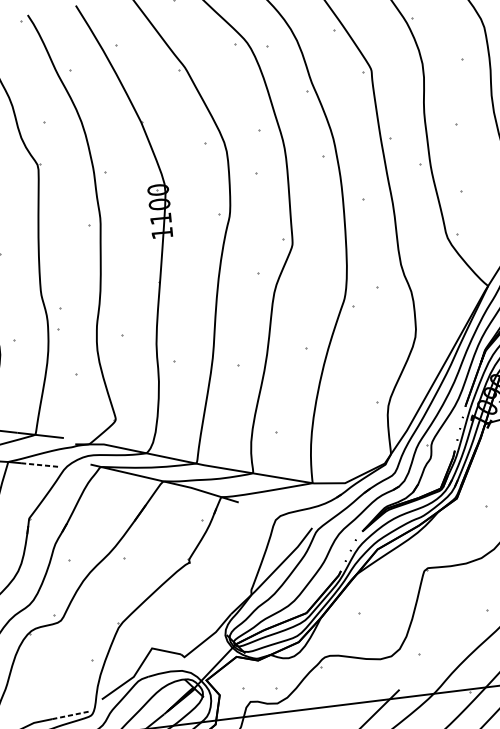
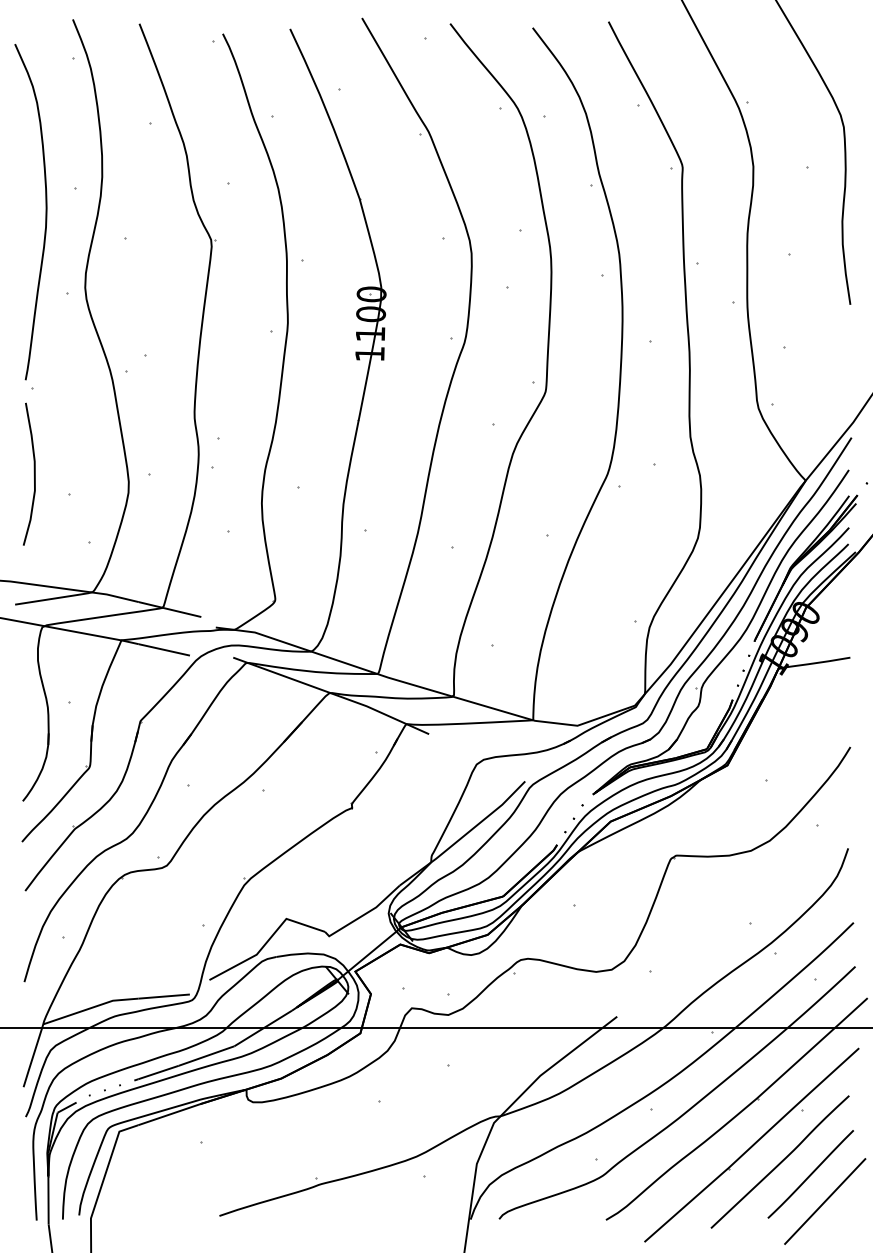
line: (40, 465) -> (164, 650), dashed -> solid
line: (70, 715) -> (164, 996), dashed -> solid

